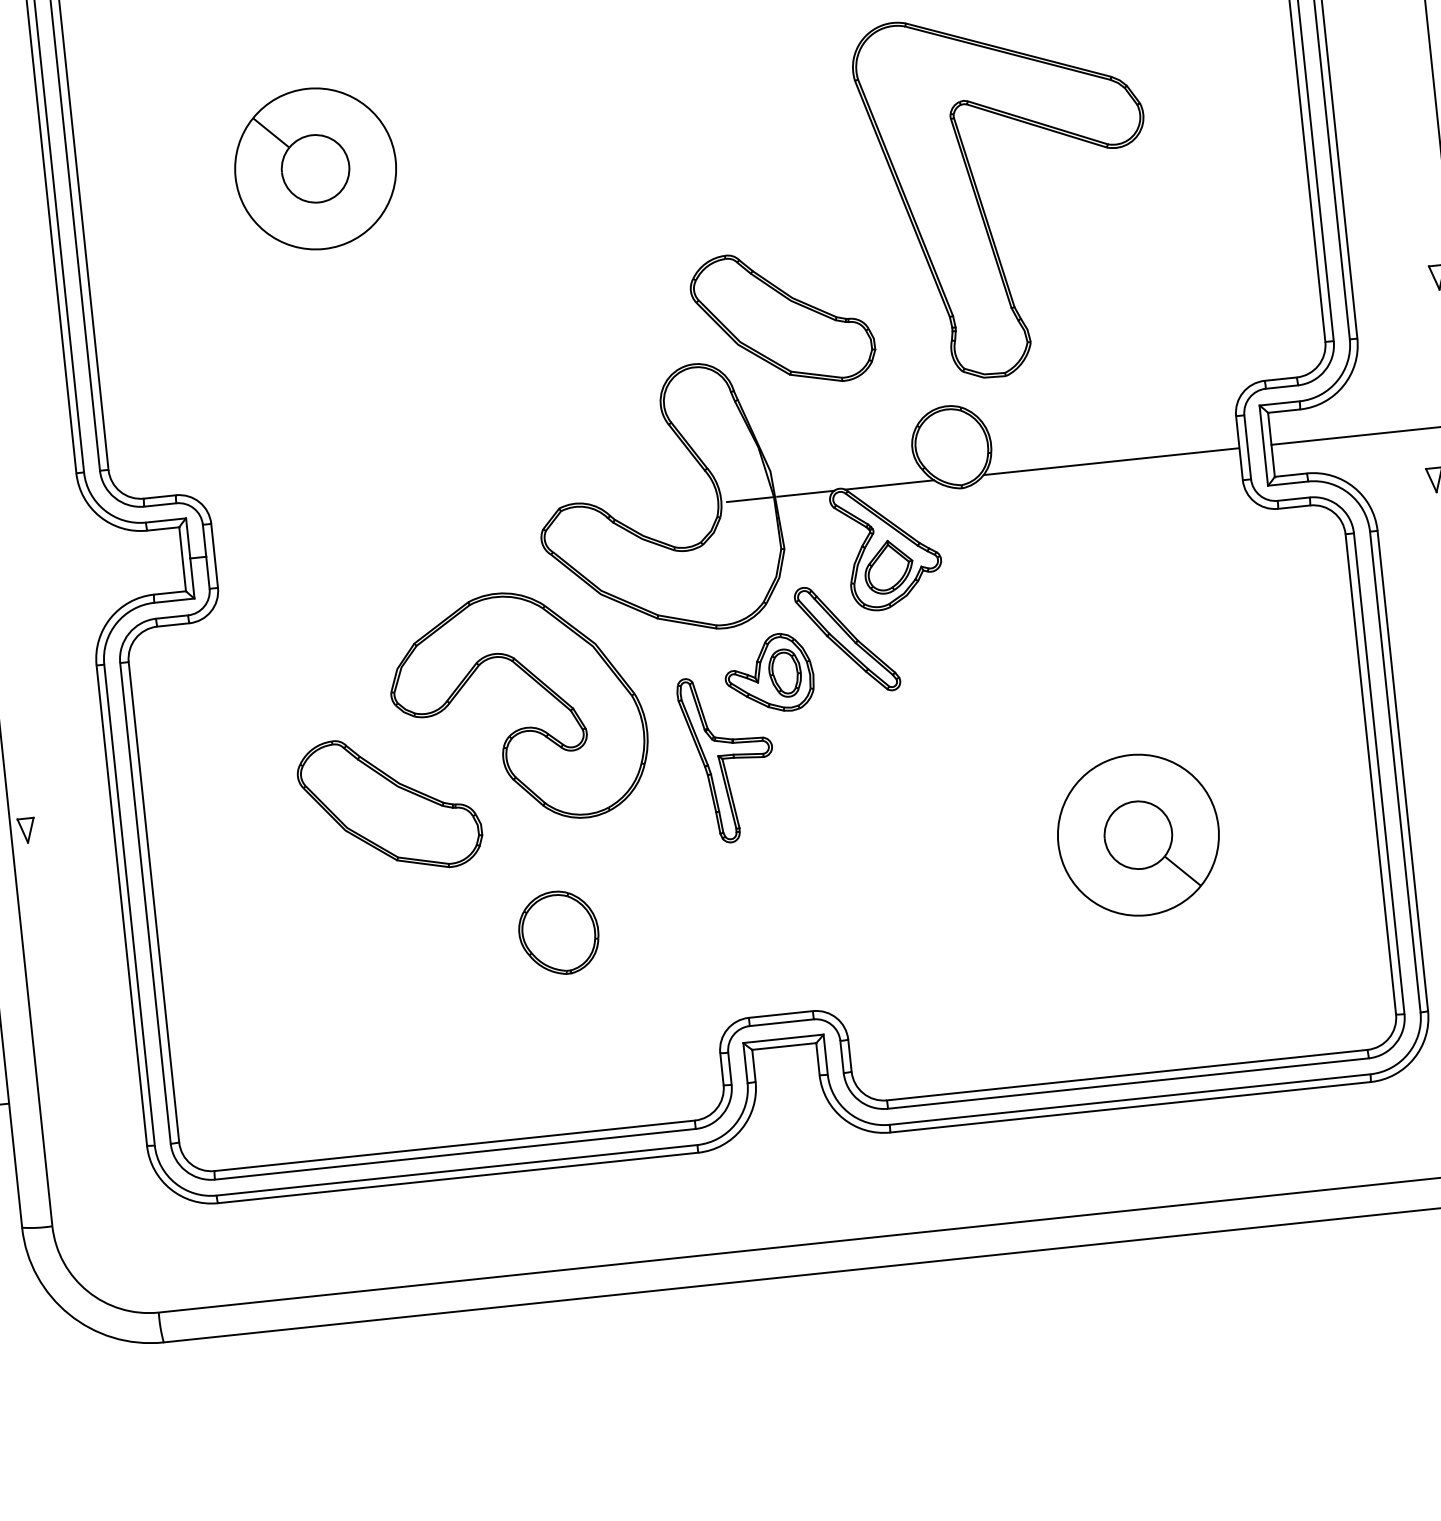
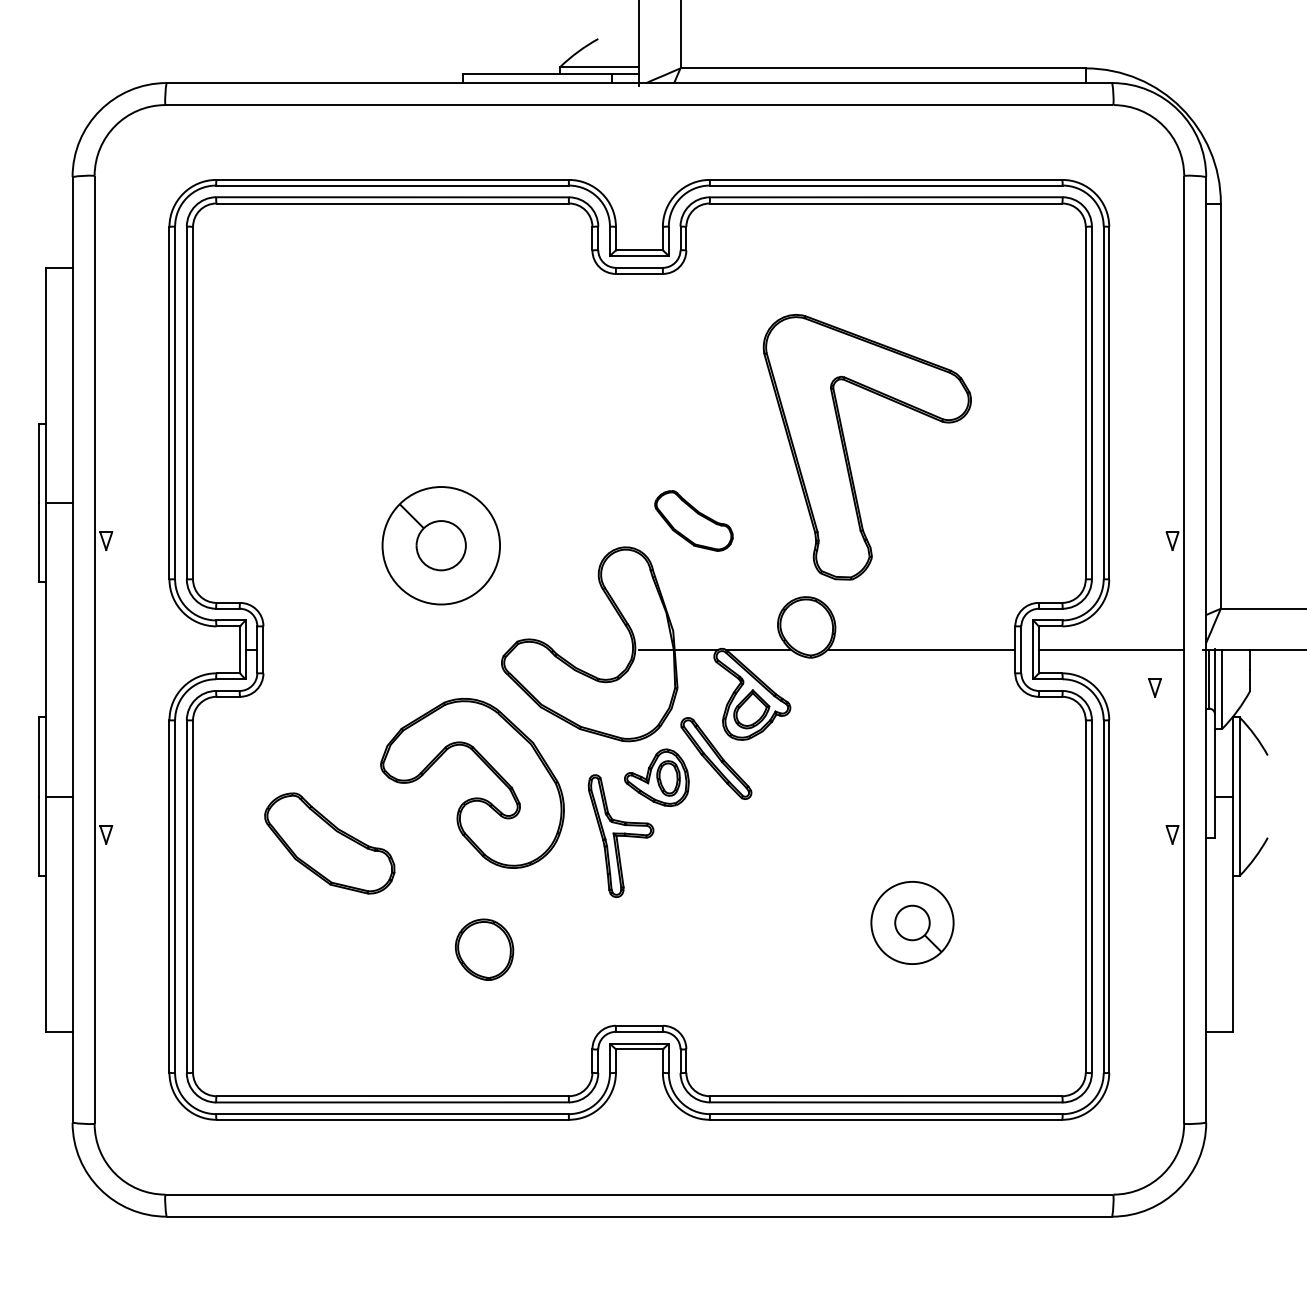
part: (314, 168) -> (440, 545), moved
part: (782, 317) -> (693, 520), size x0.6
part: (389, 804) -> (329, 843), moved
part: (1138, 834) -> (912, 922), size x0.7

